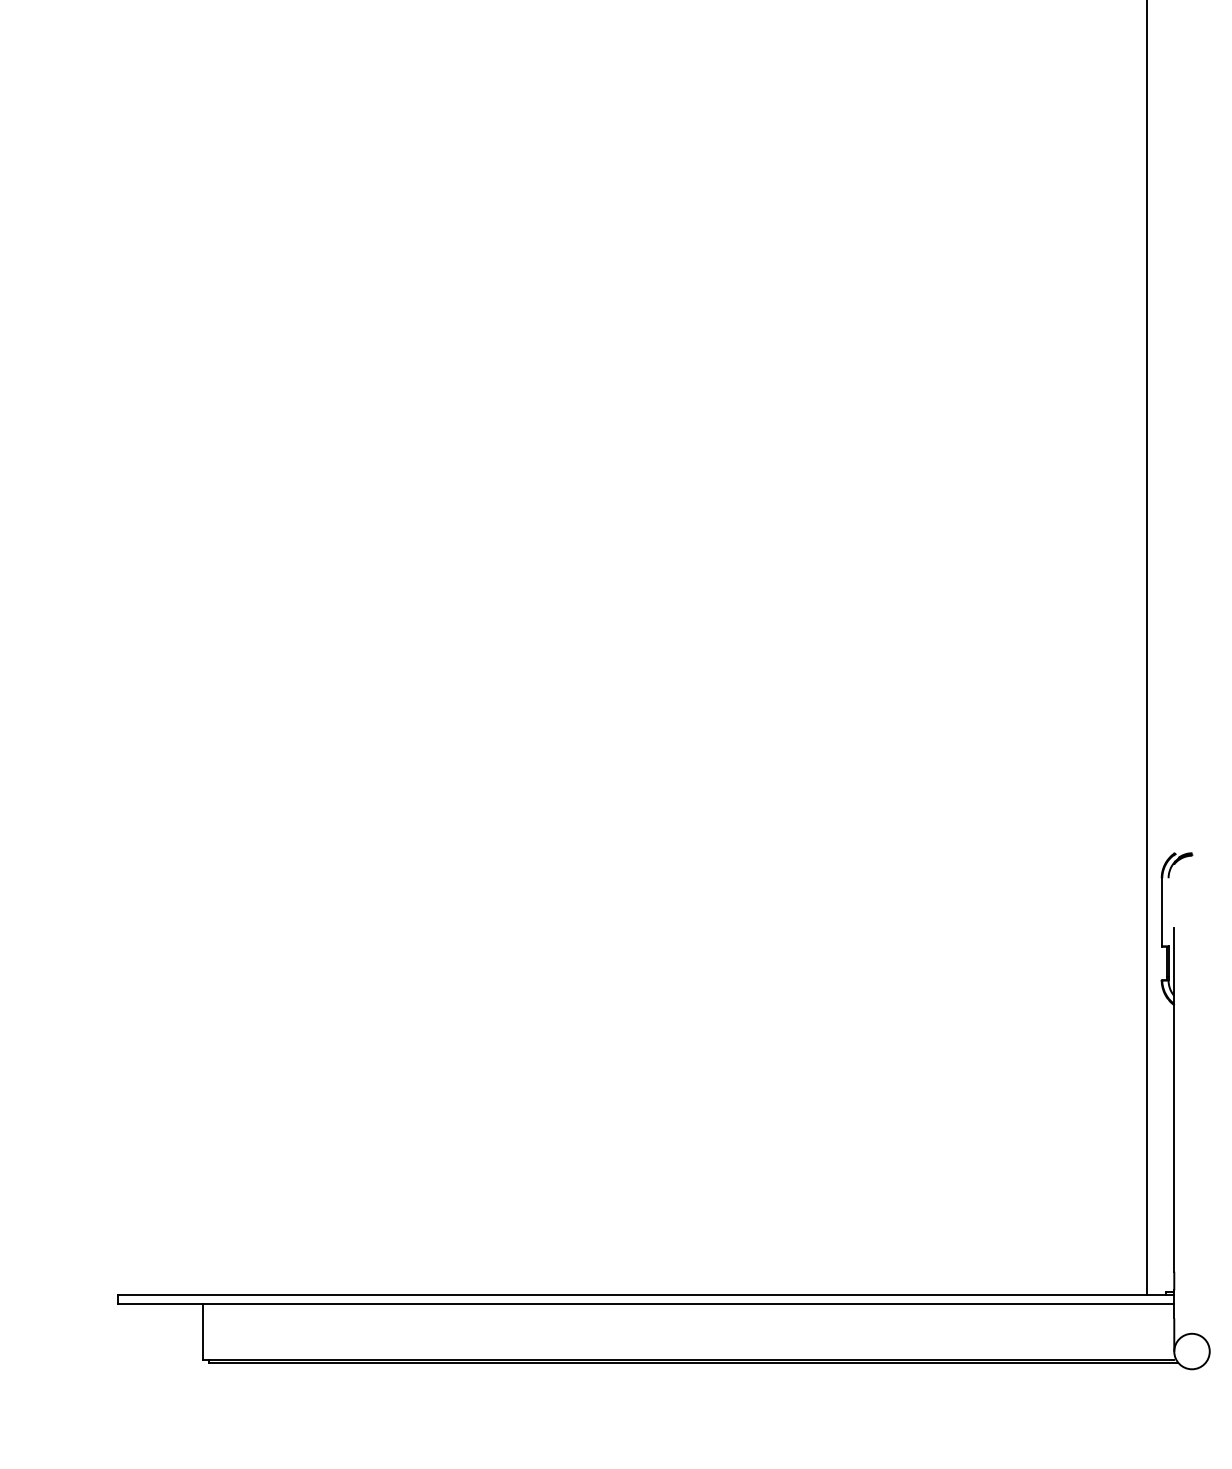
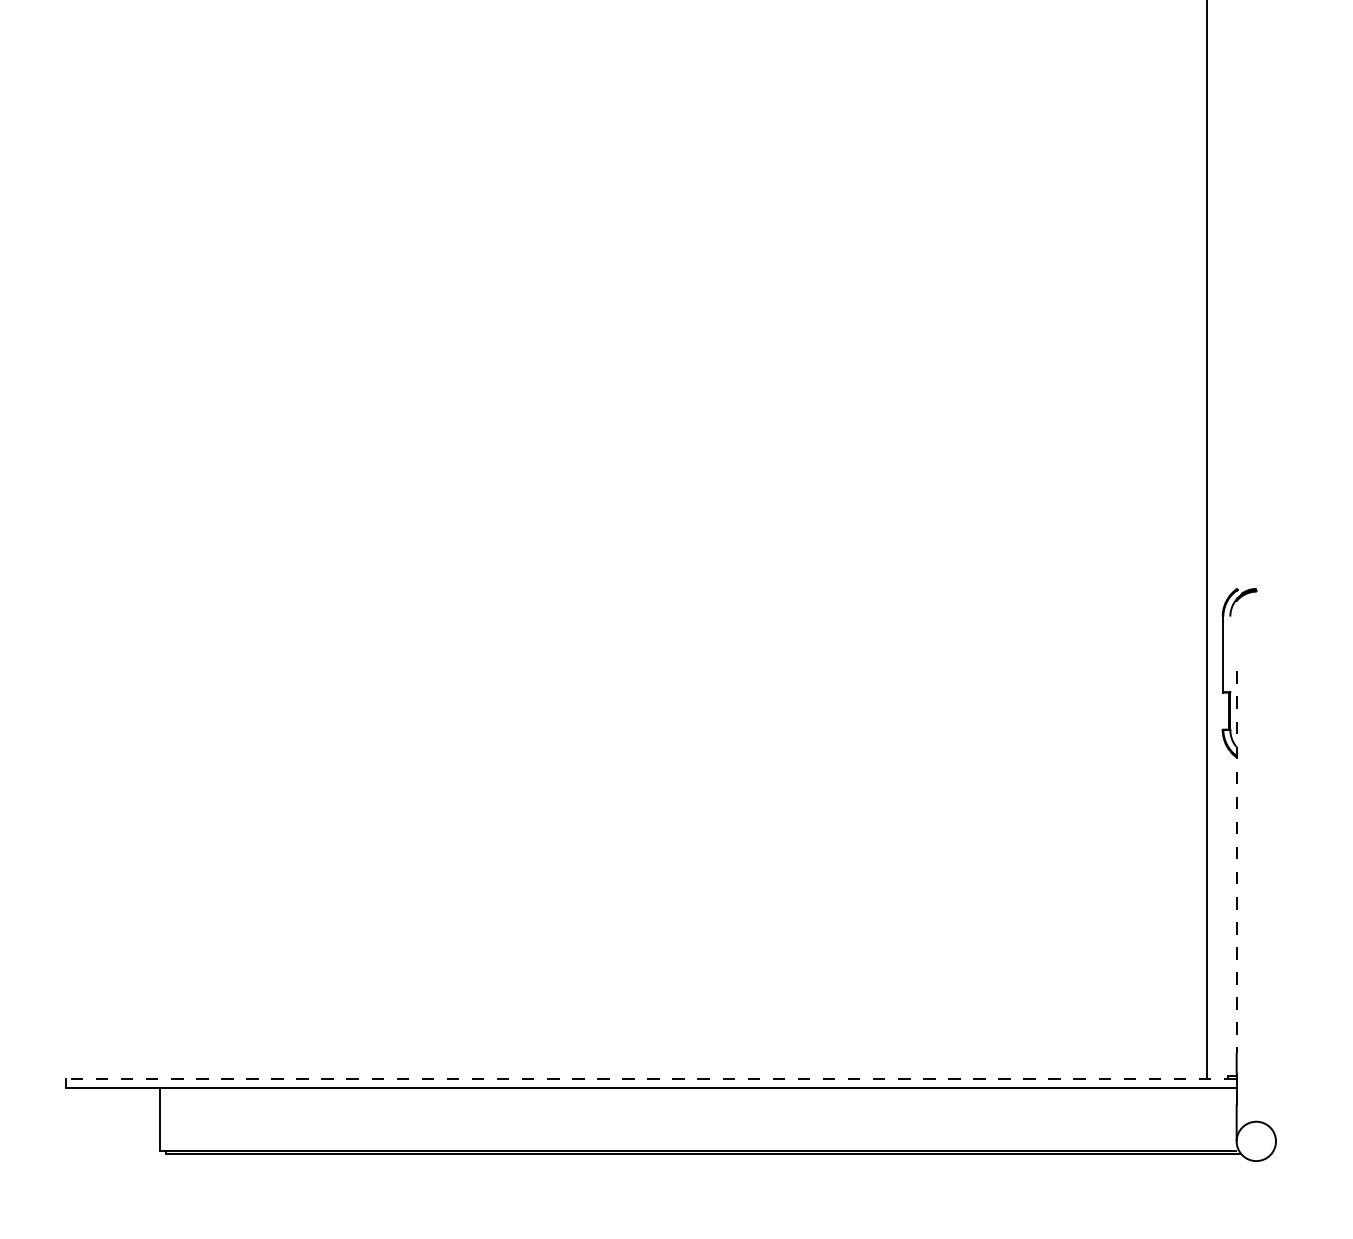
line: (1174, 1100) -> (1236, 863), solid -> dashed
line: (646, 1295) -> (651, 1079), solid -> dashed

